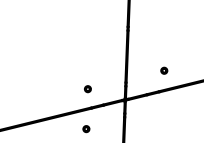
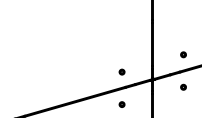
part: (162, 109) -> (183, 86), added

